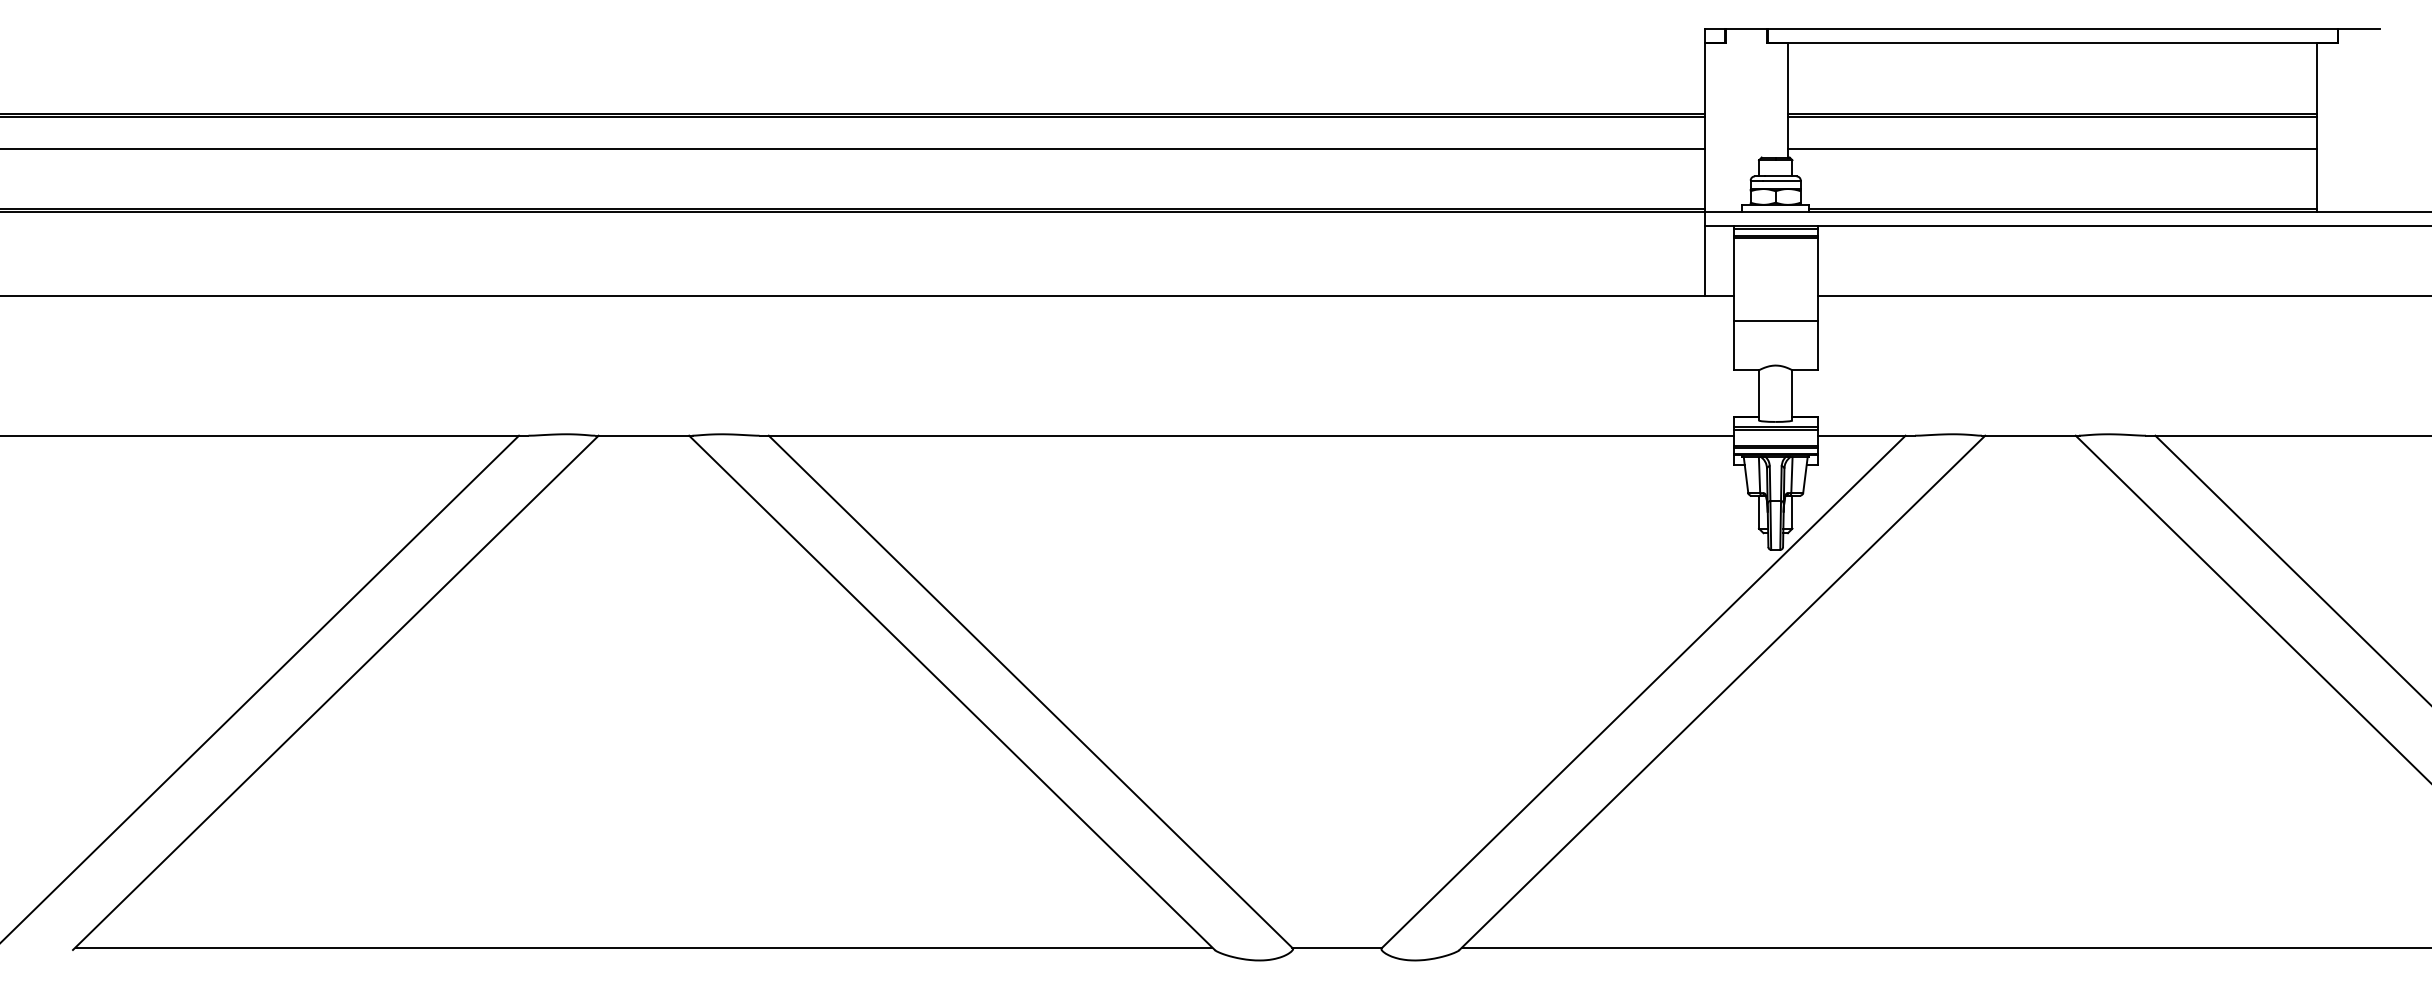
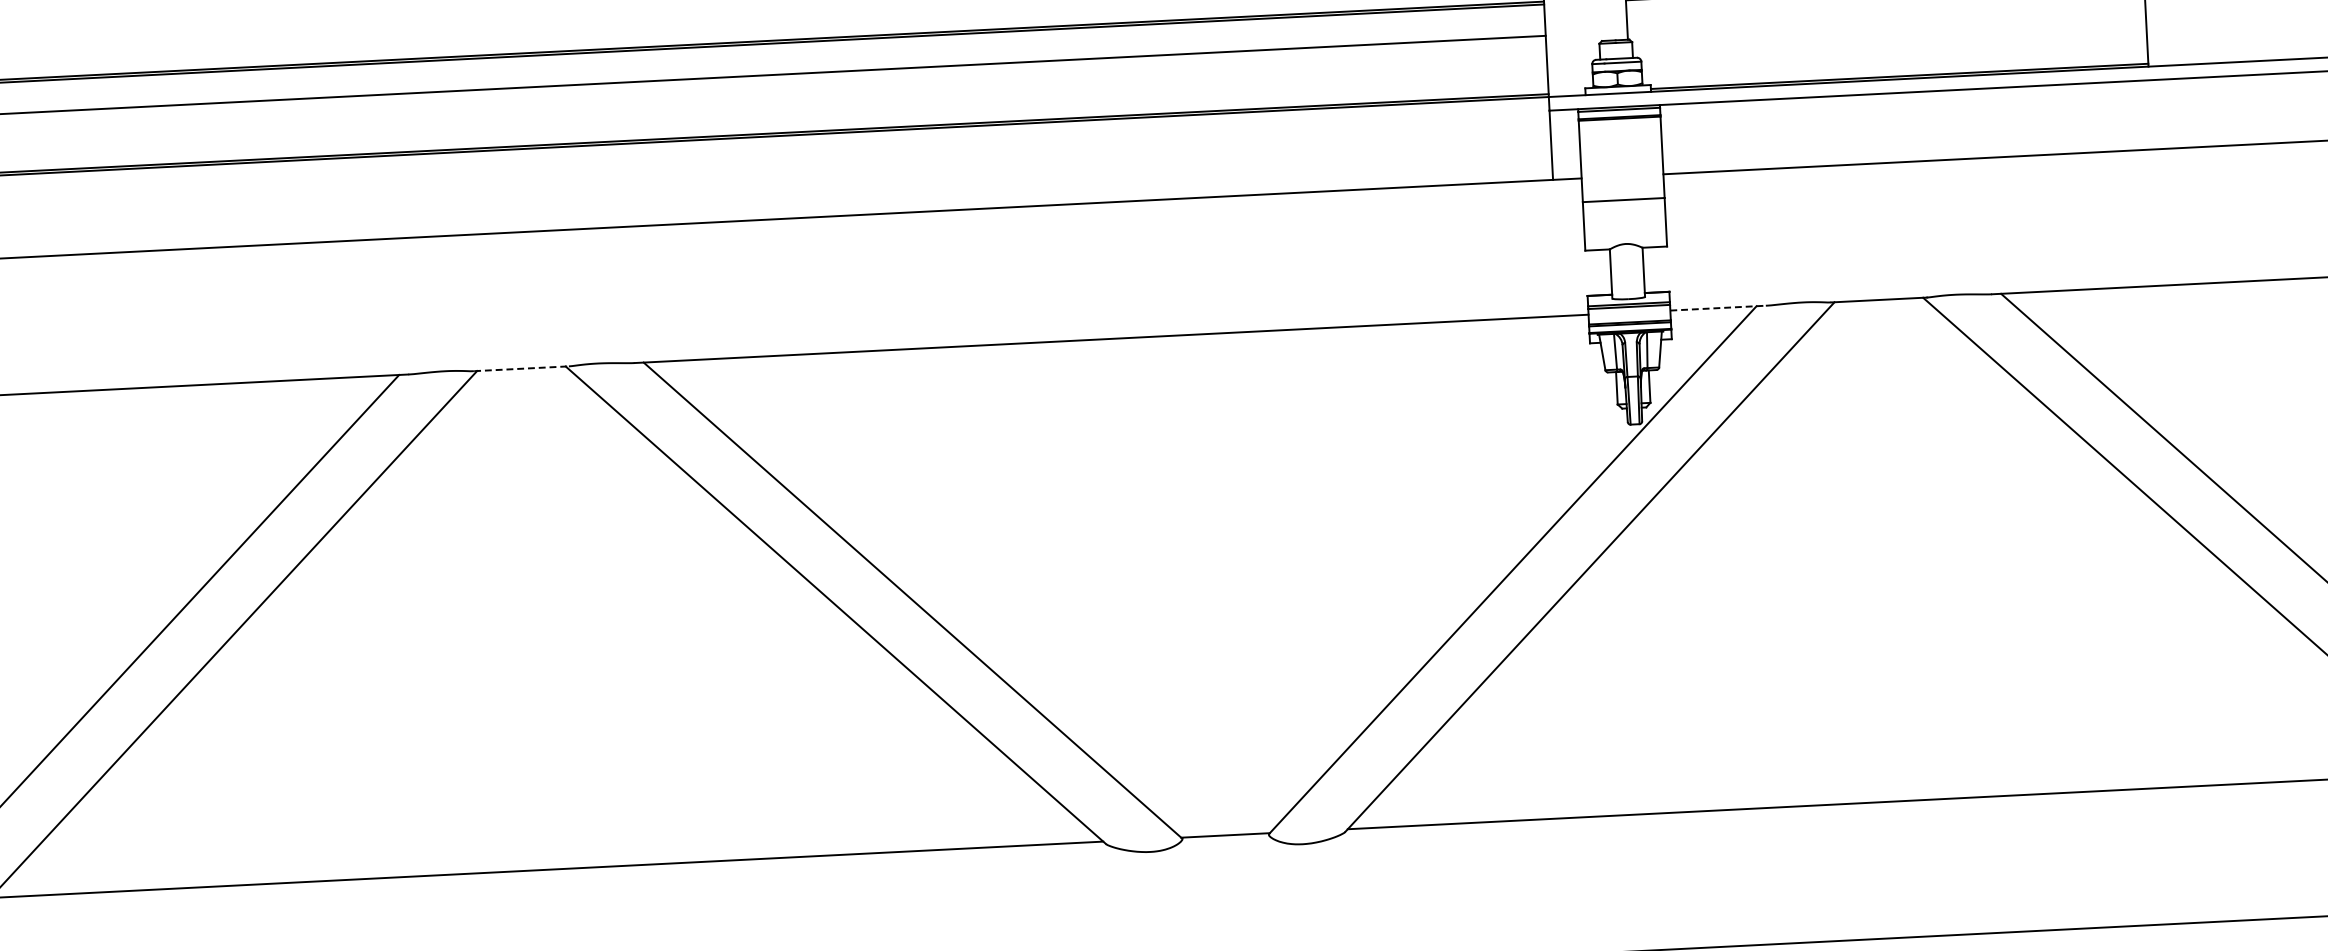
line: (2052, 149) -> (1886, 18), removed
line: (644, 435) -> (522, 368), solid -> dashed
line: (1866, 435) -> (1718, 307), solid -> dashed

